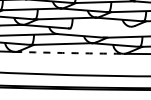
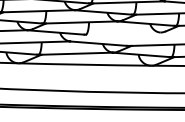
arc: (69, 53) -> (85, 65), dashed -> solid

